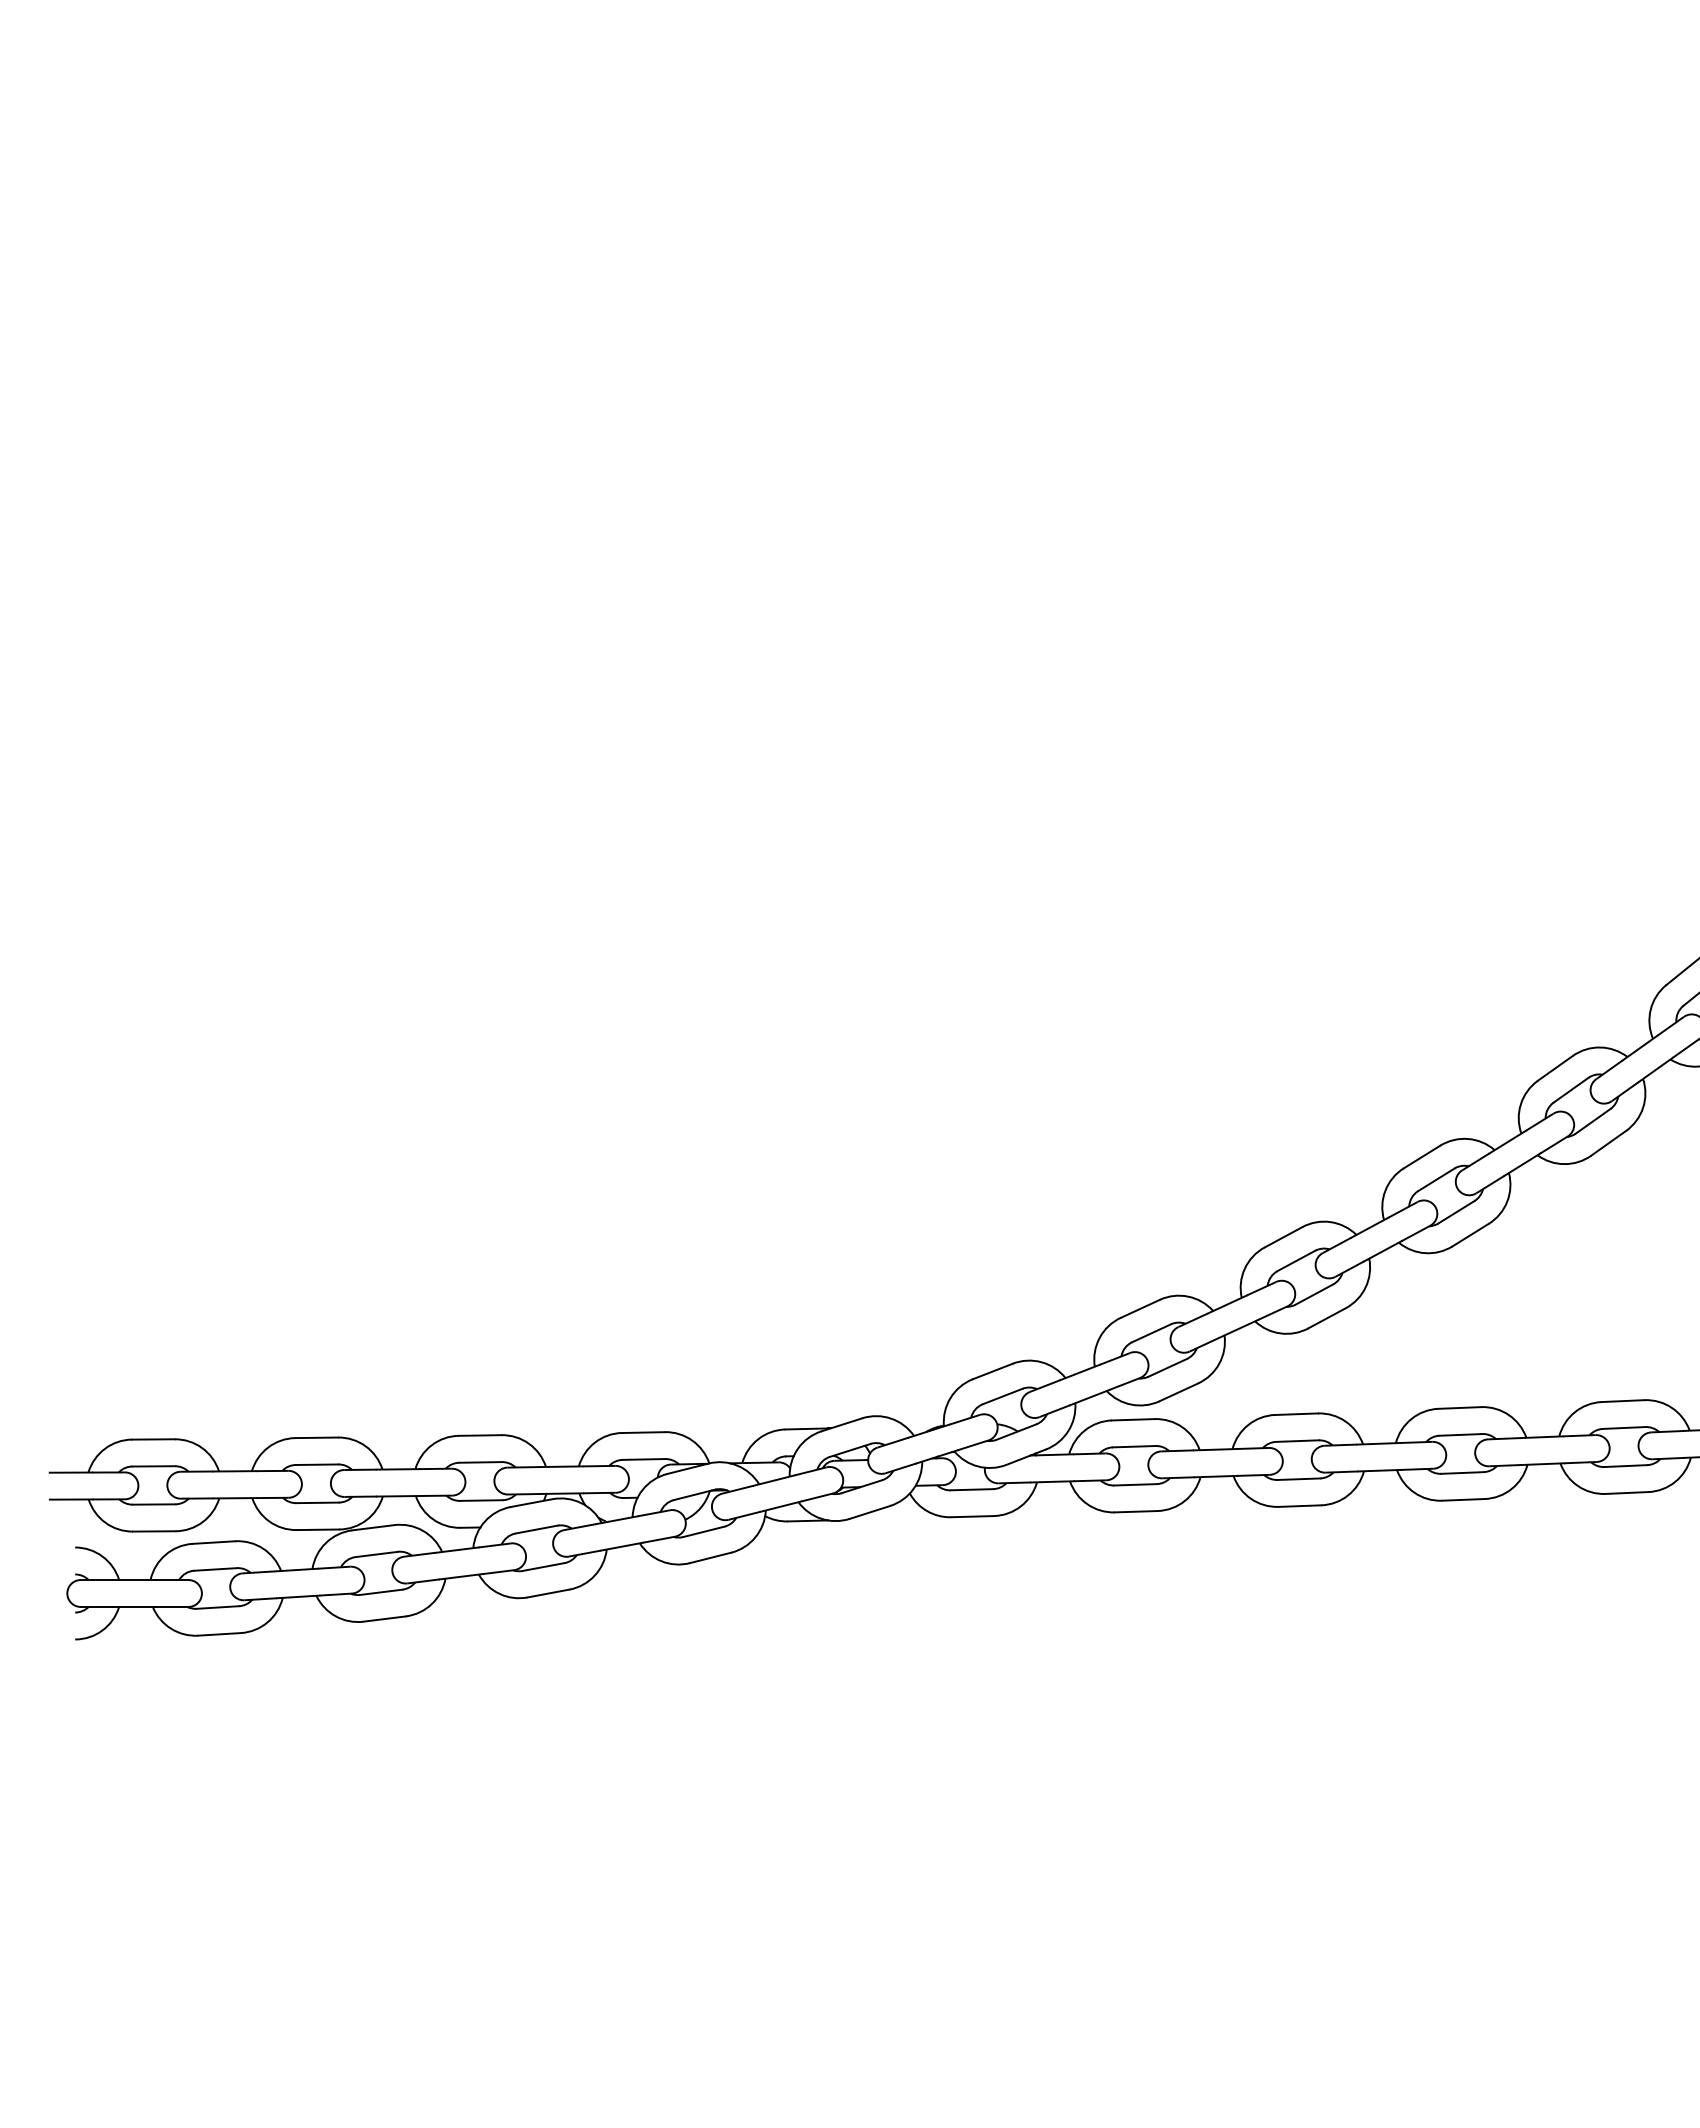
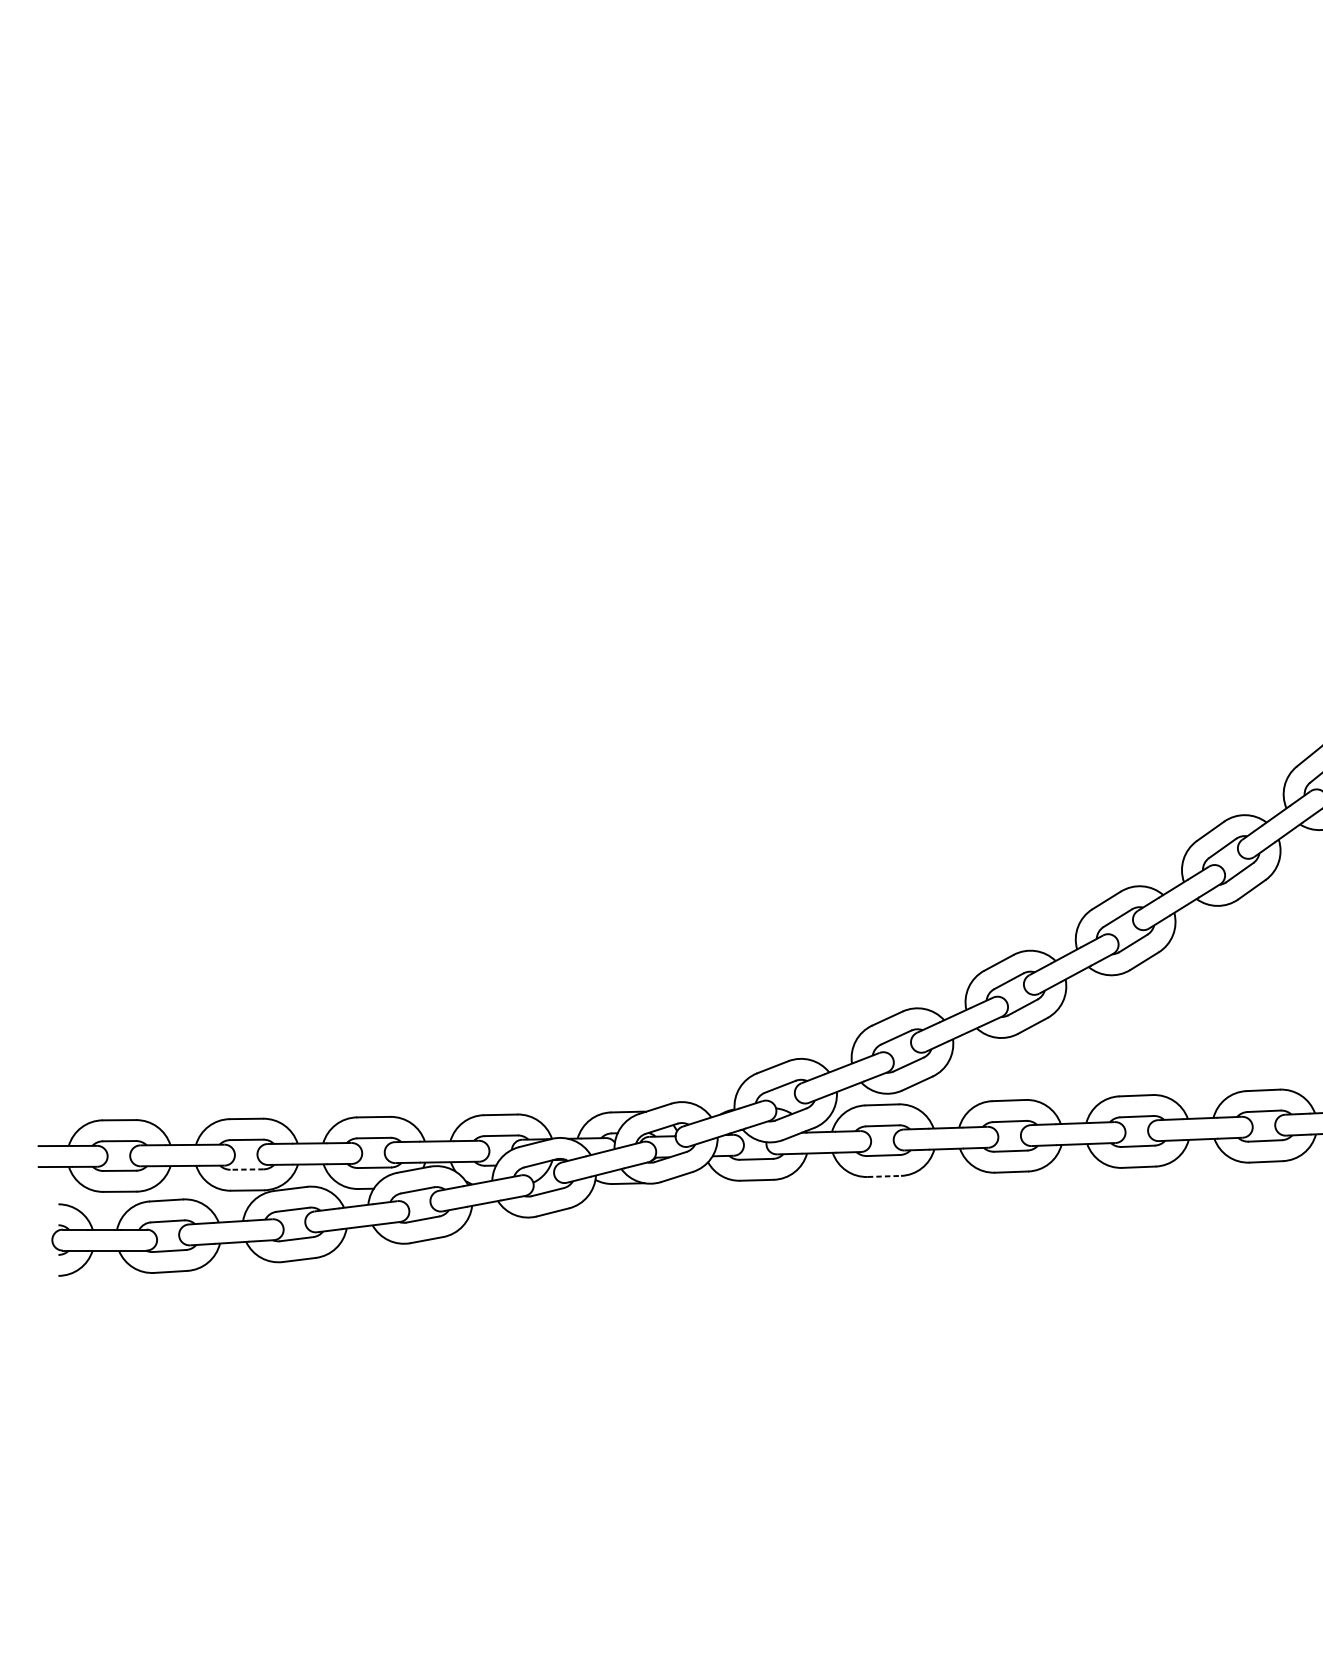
line: (317, 1502) -> (247, 1169), solid -> dashed
line: (1136, 1511) -> (884, 1176), solid -> dashed

